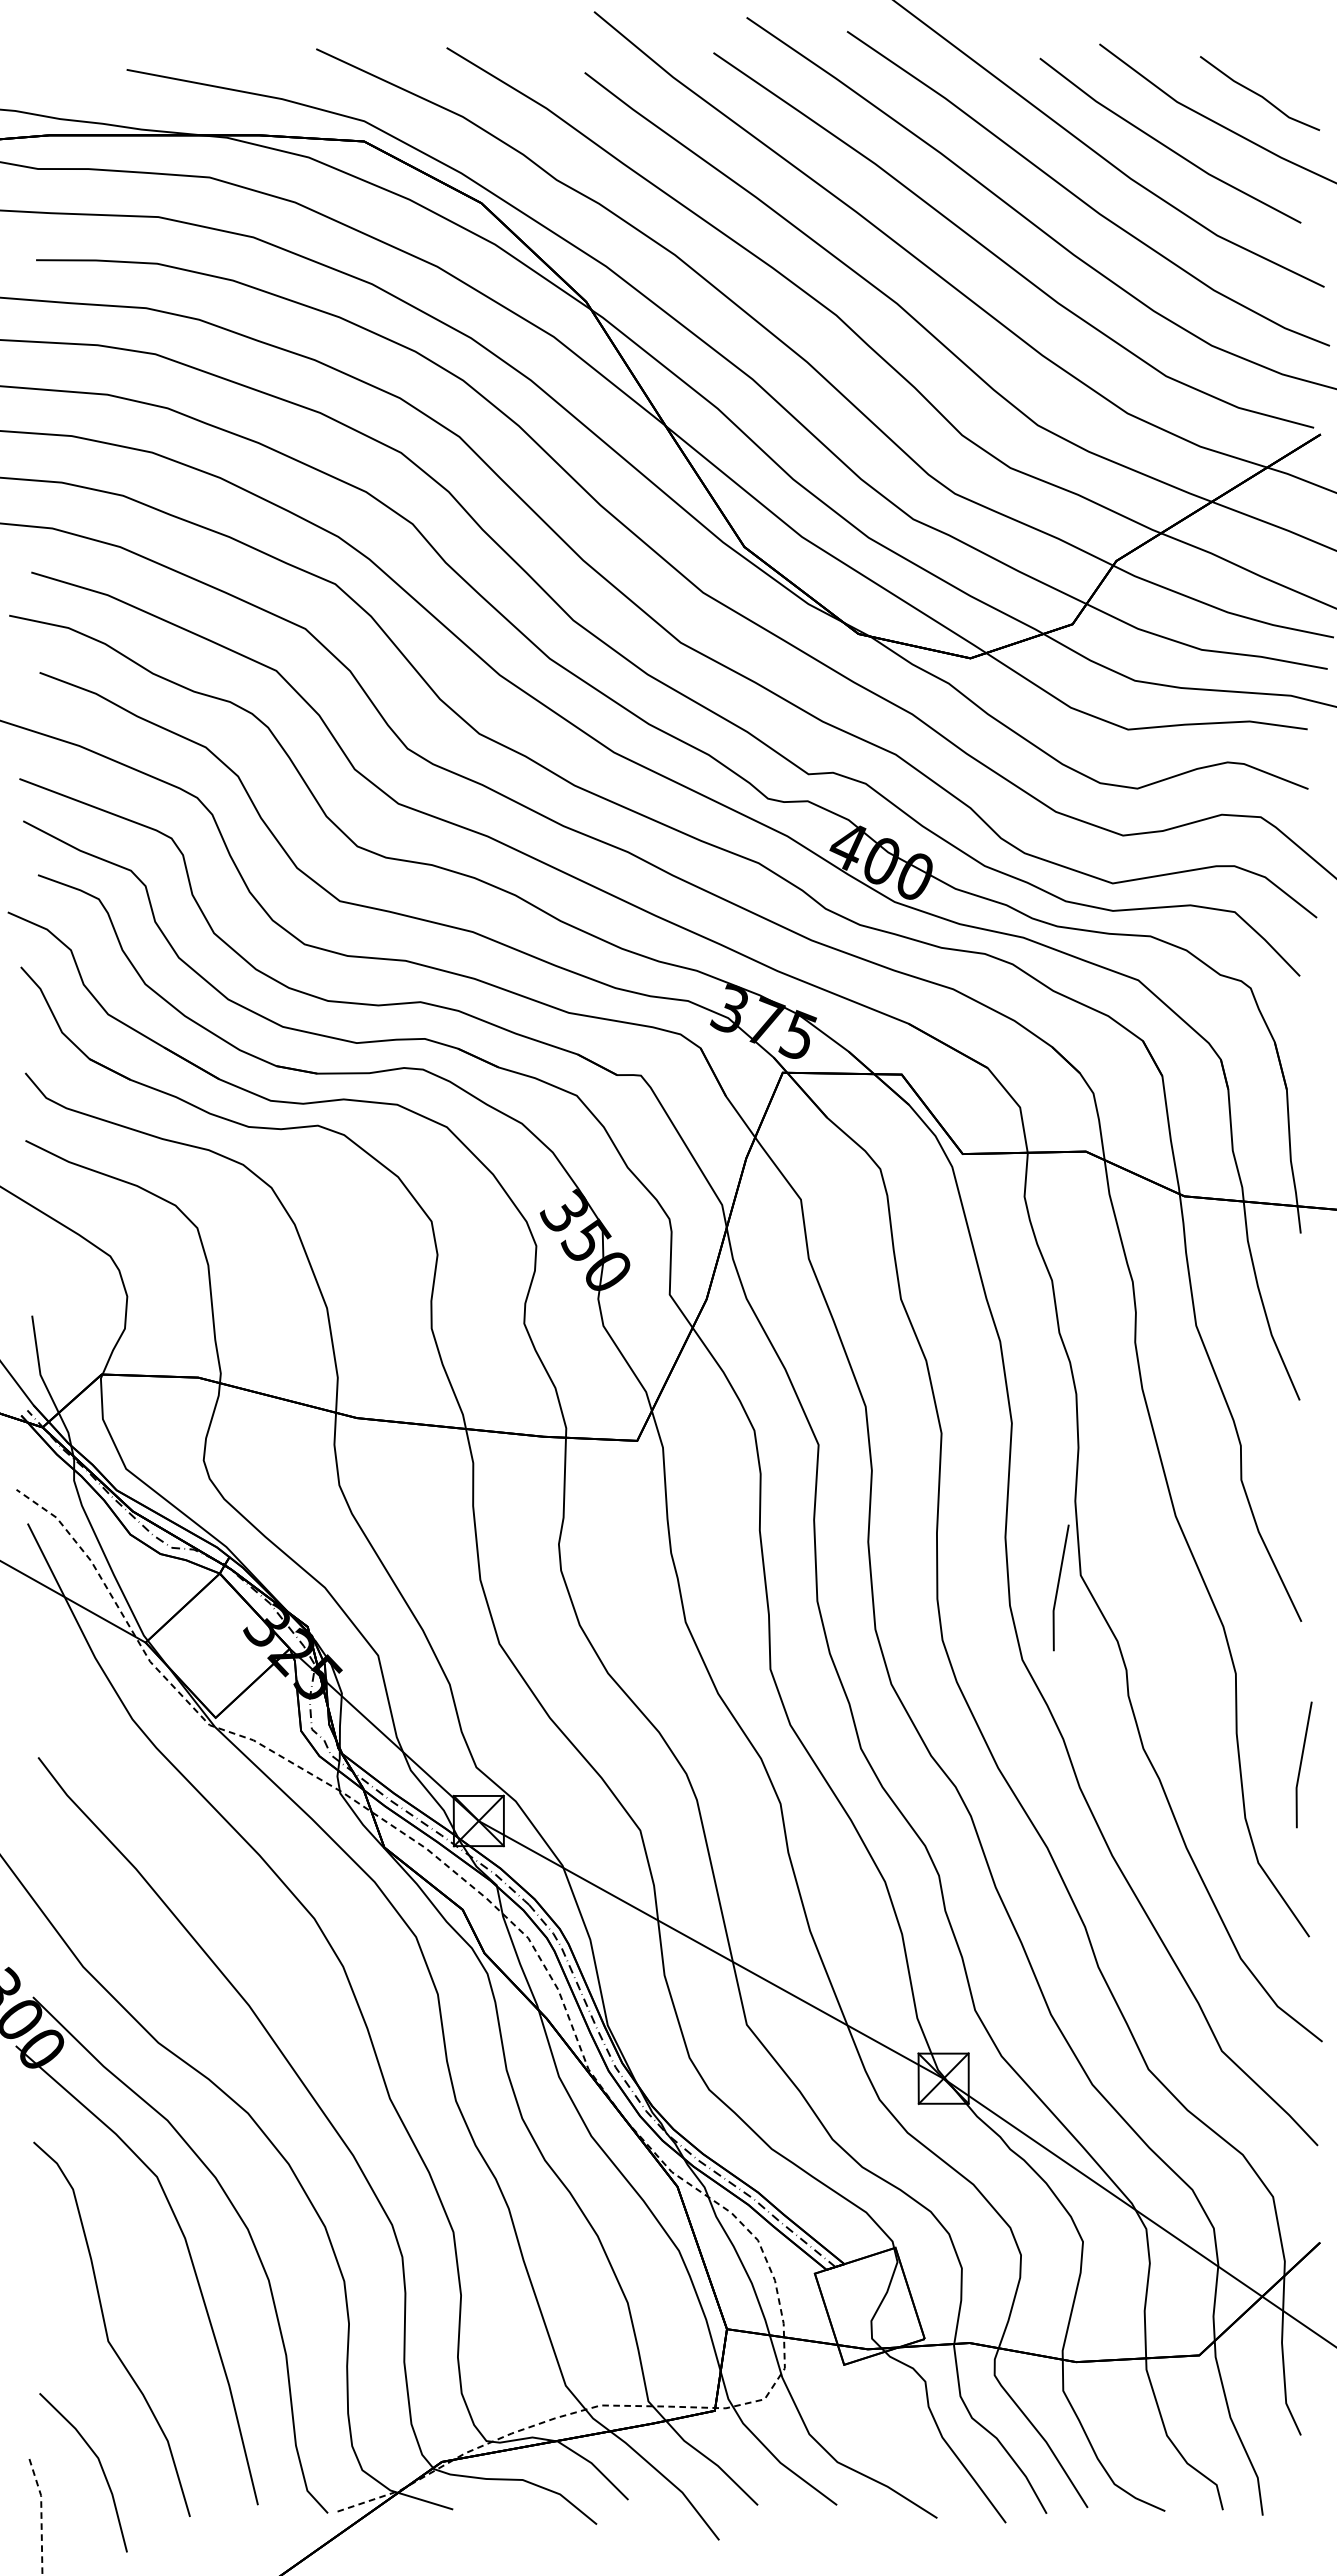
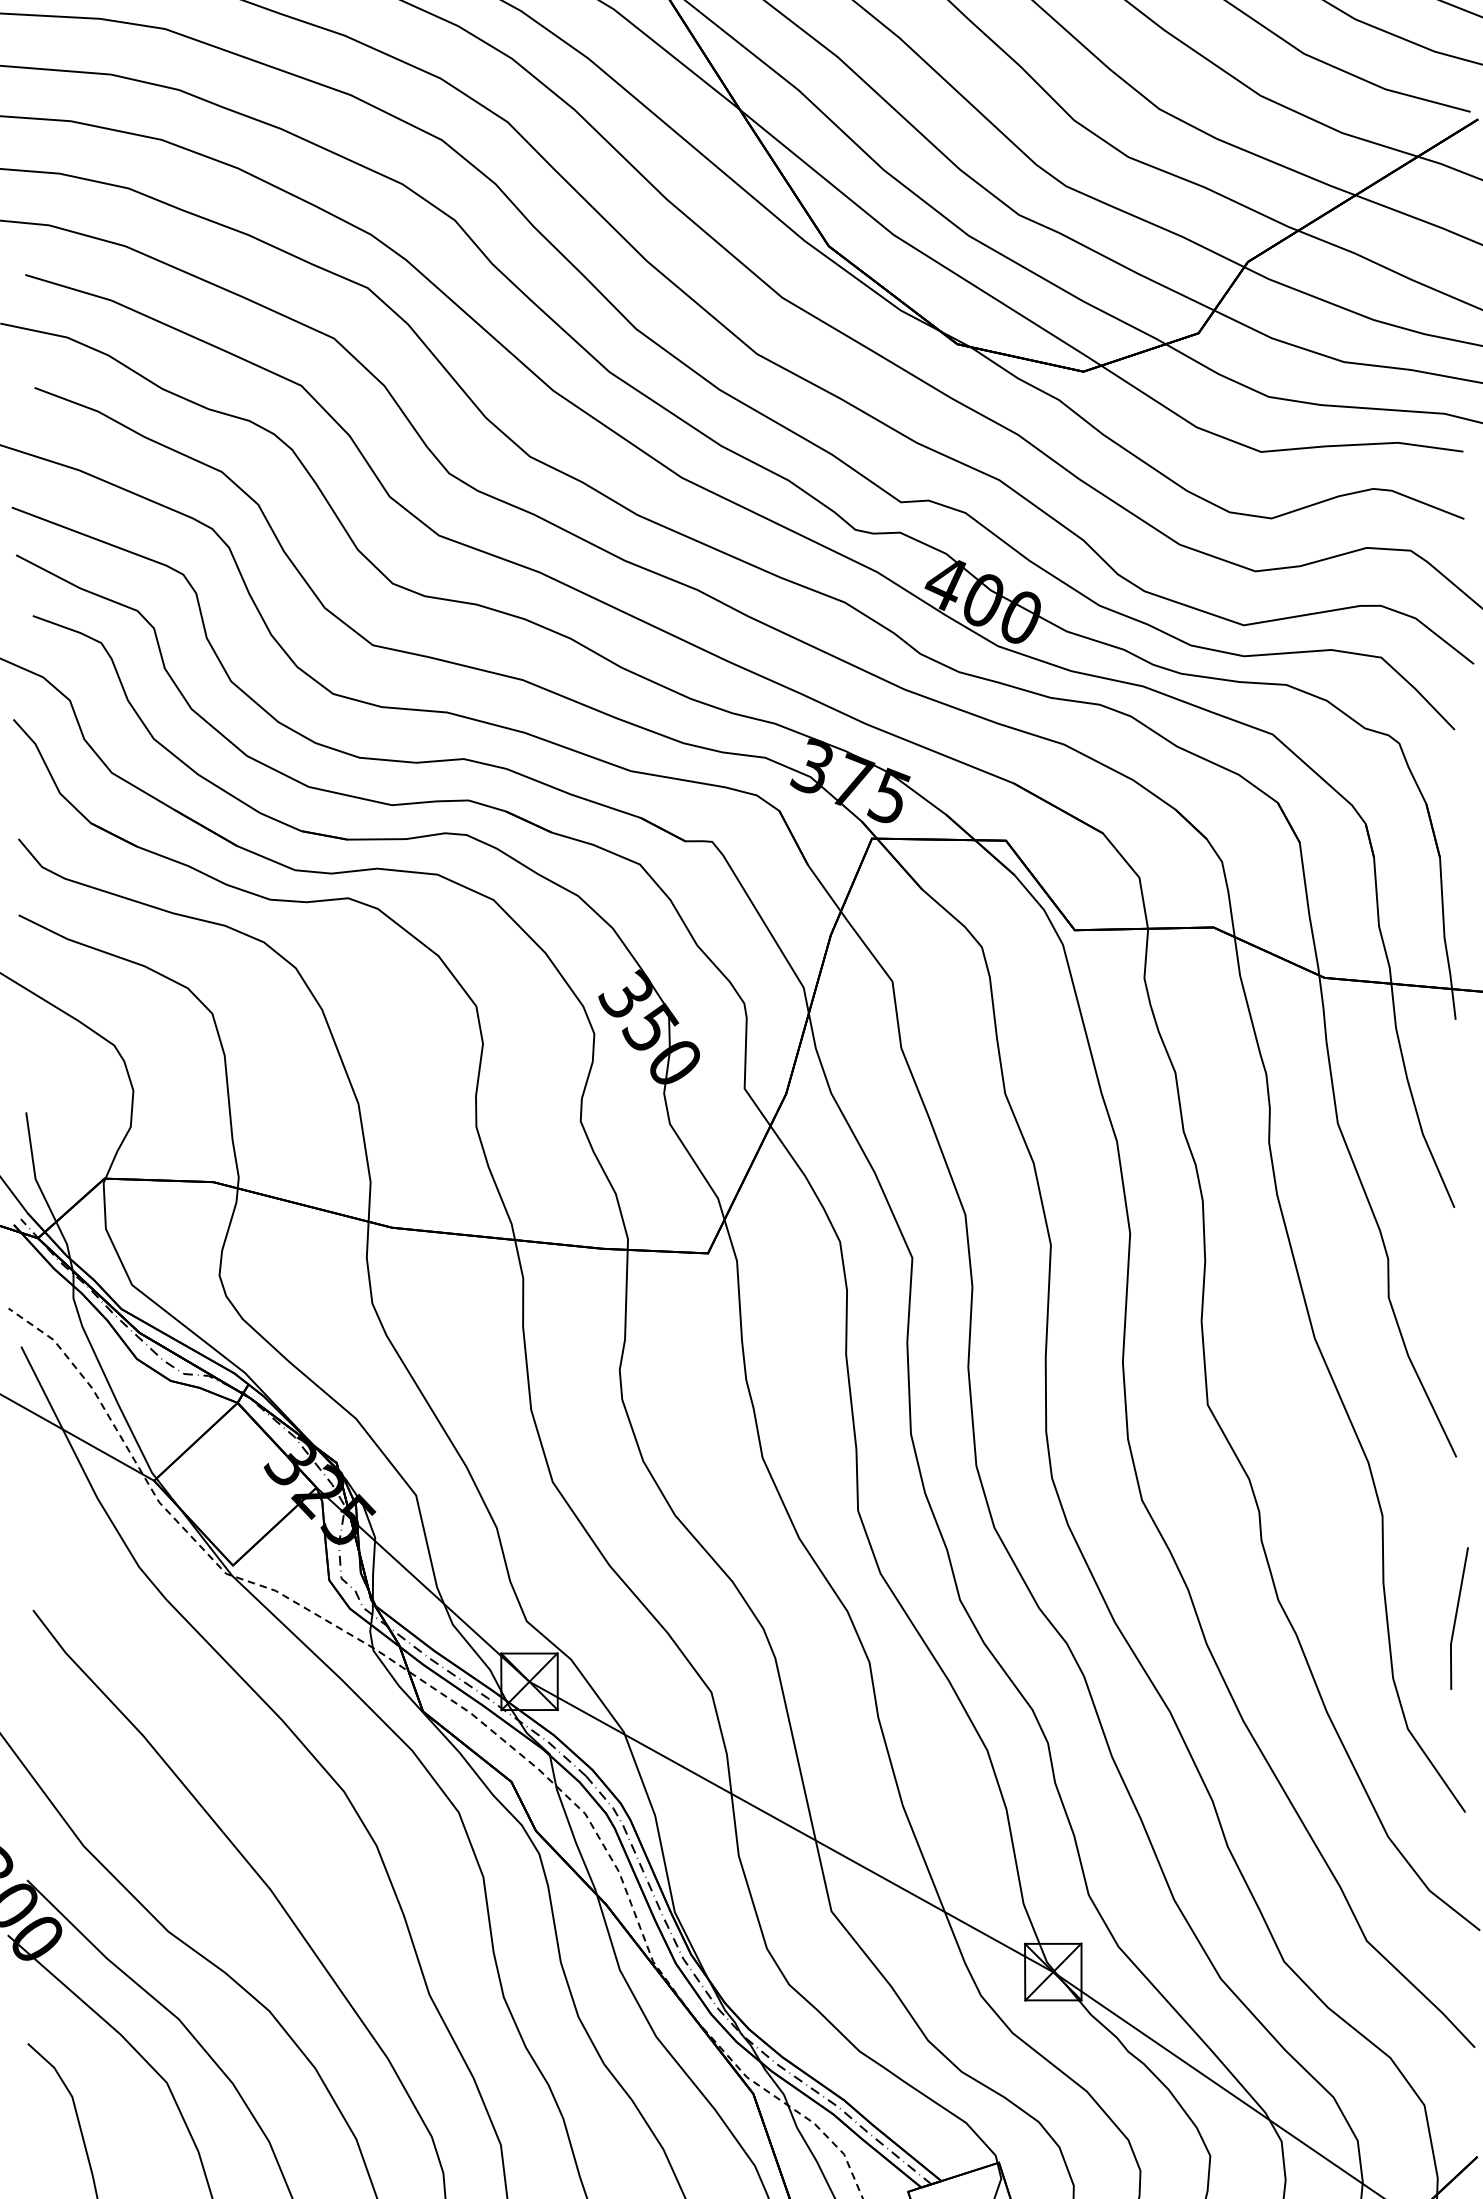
line: (1058, 1587) -> (1182, 1418), removed

